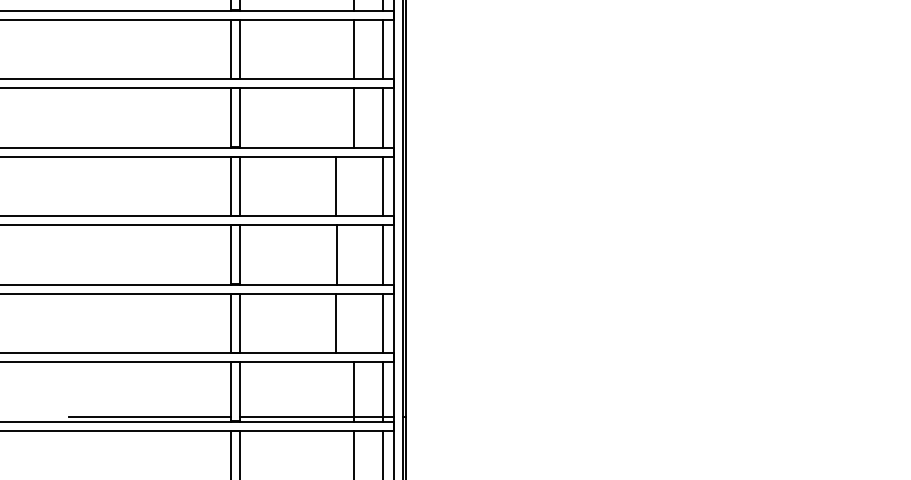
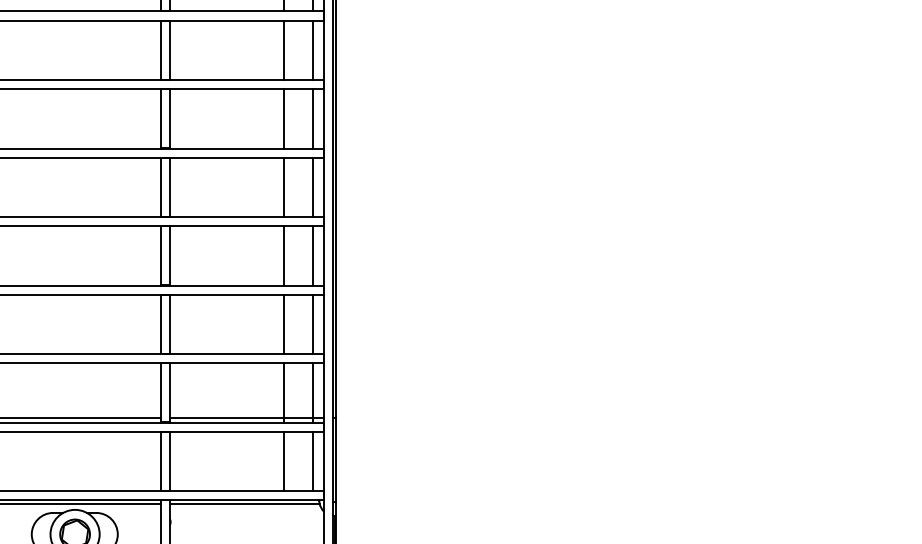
line: (336, 186) -> (284, 187), moved
line: (337, 254) -> (284, 255), moved
line: (336, 323) -> (284, 324), moved

